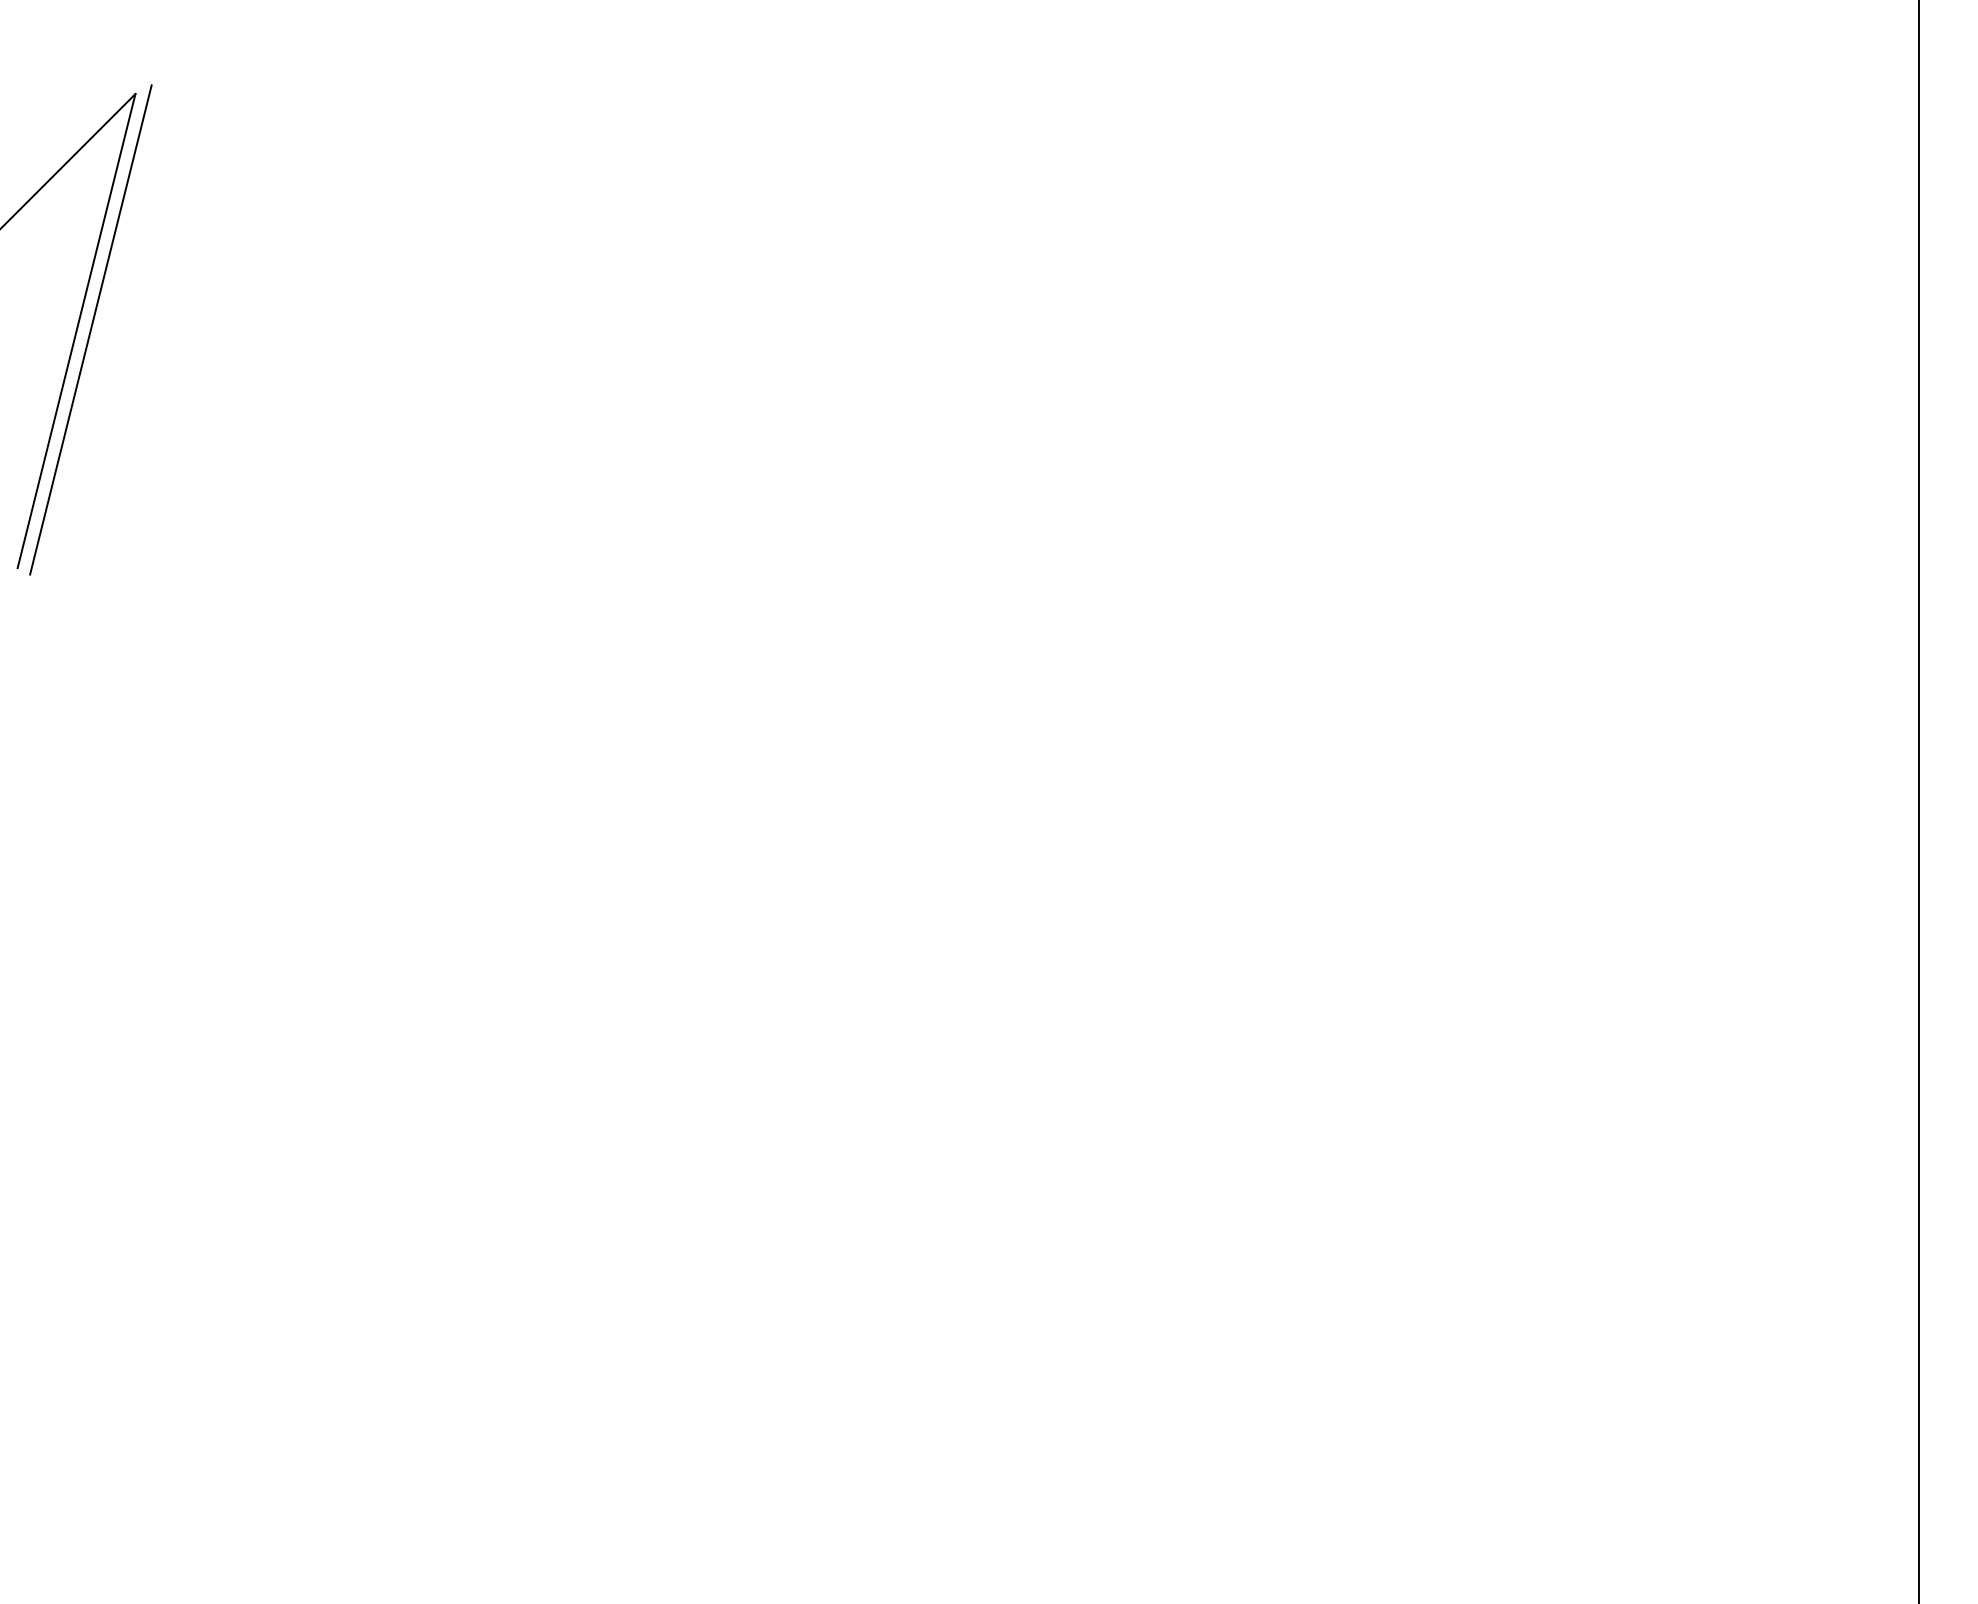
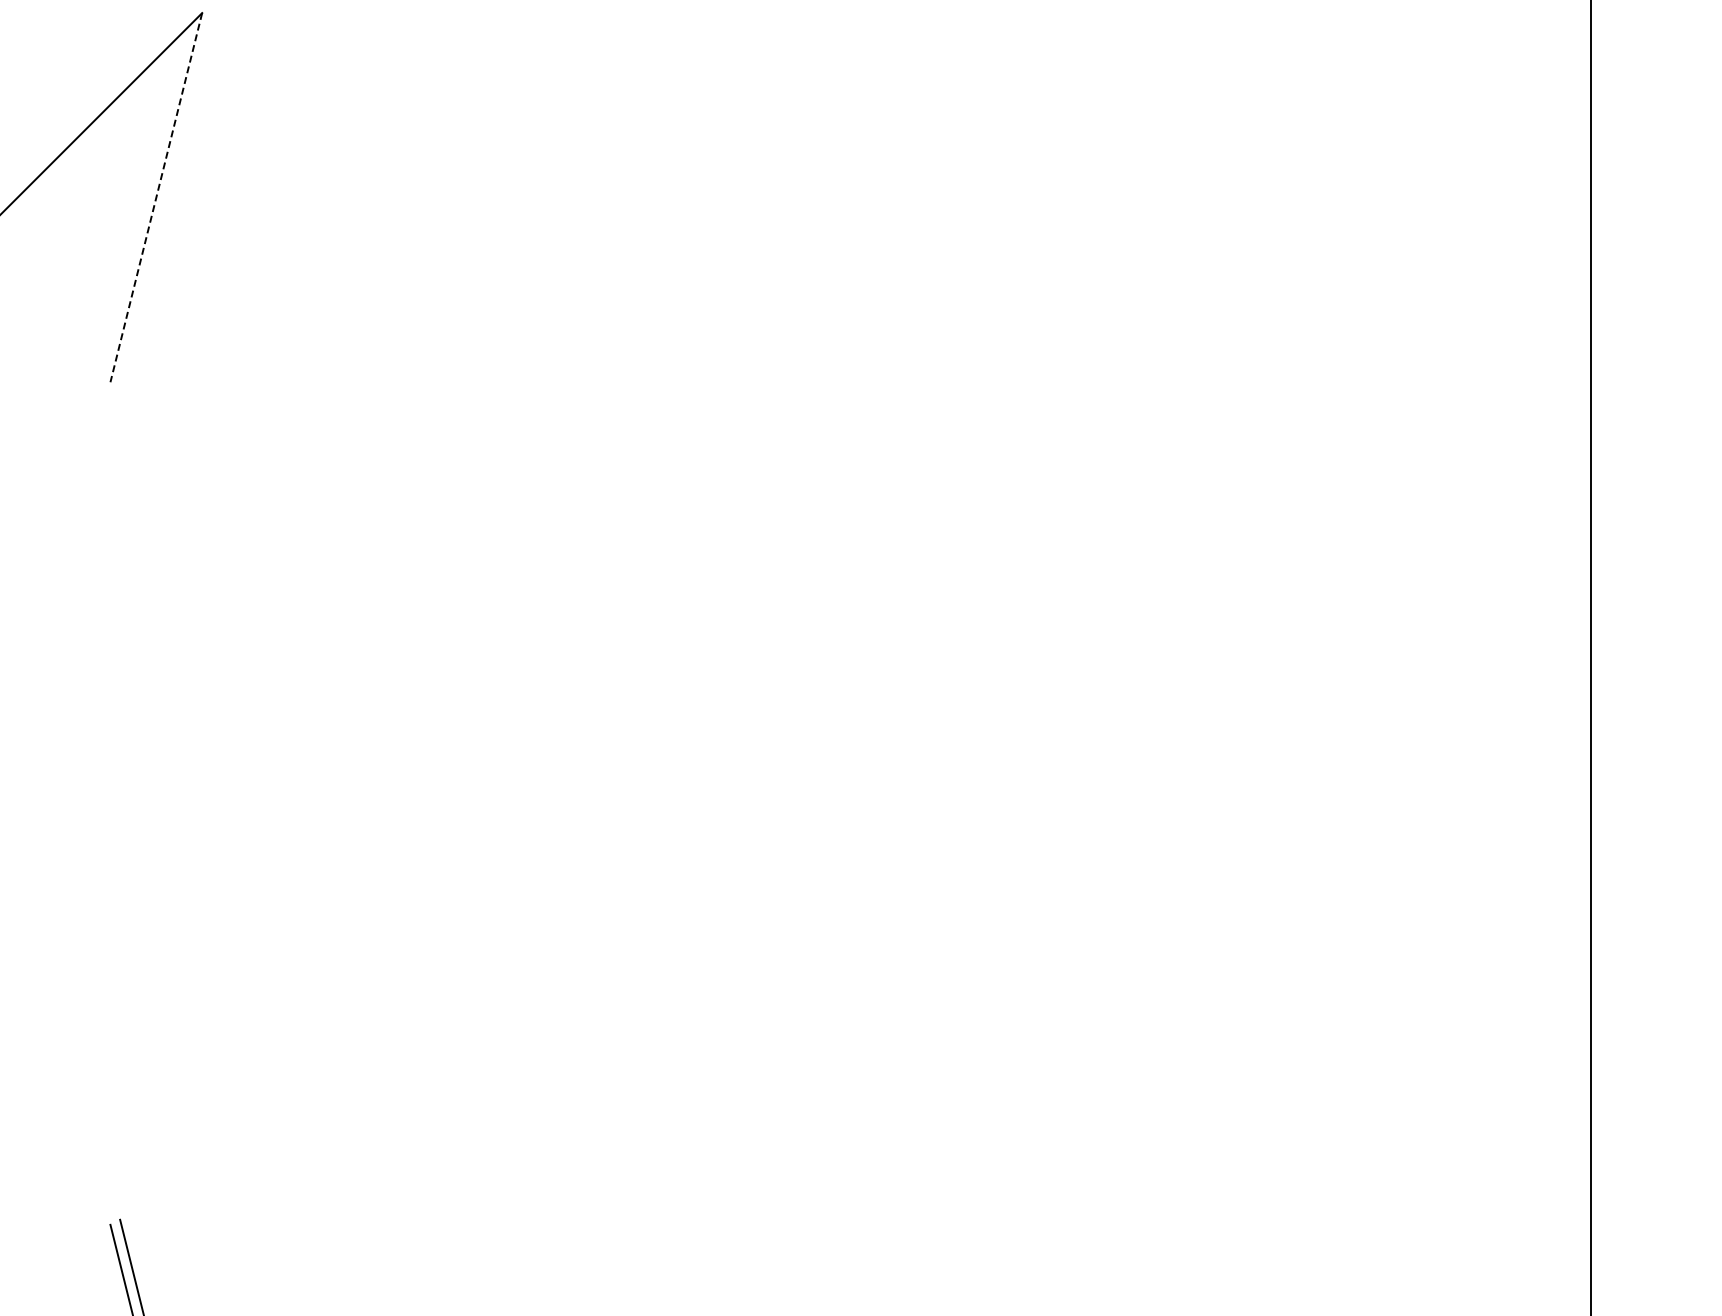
line: (90, 329) -> (167, 196), removed
line: (76, 332) -> (156, 198), solid -> dashed

